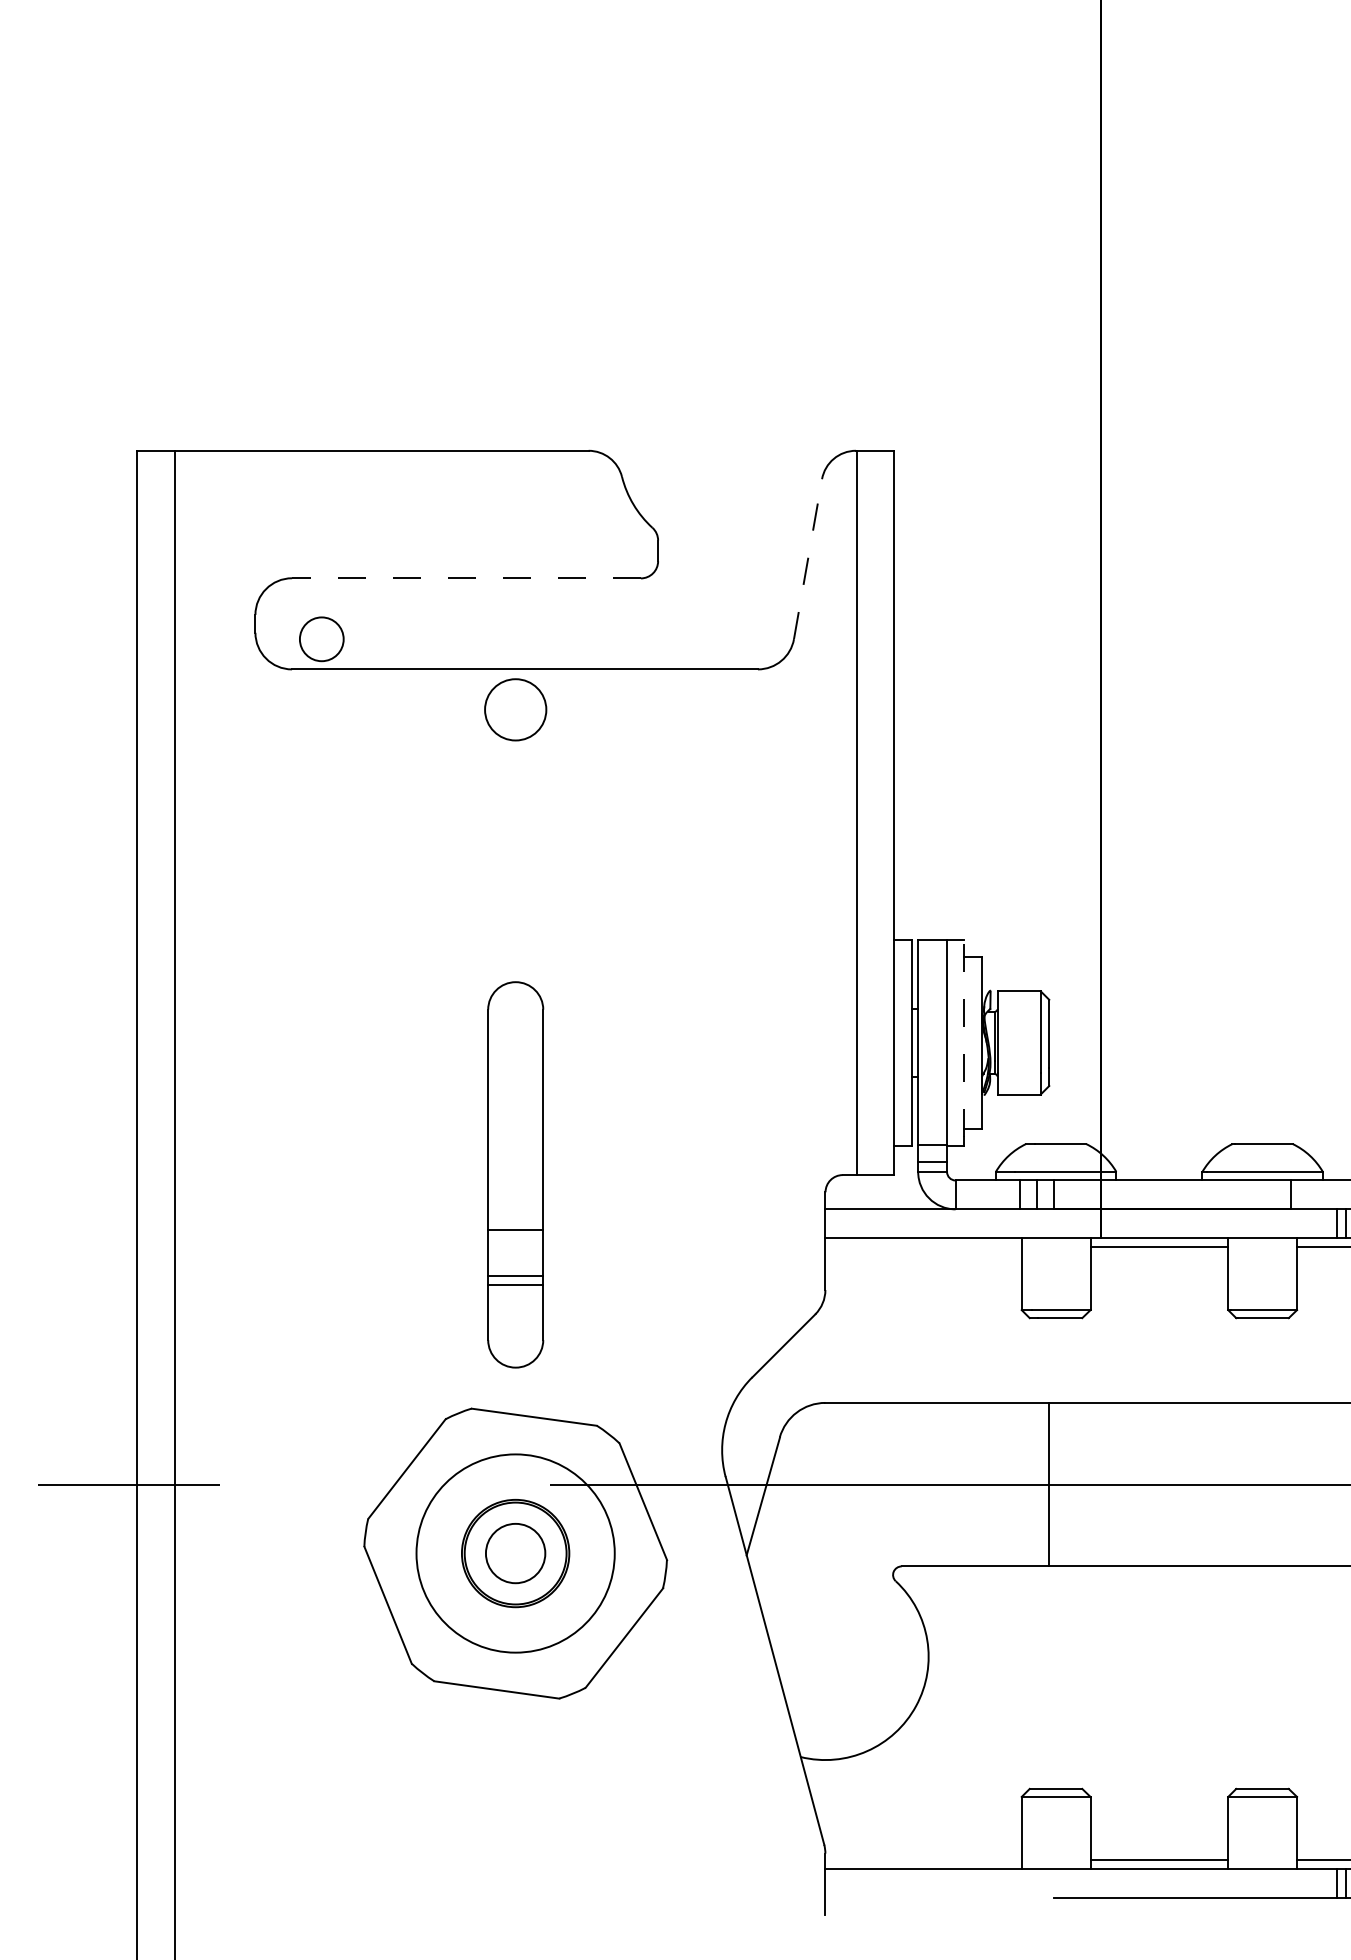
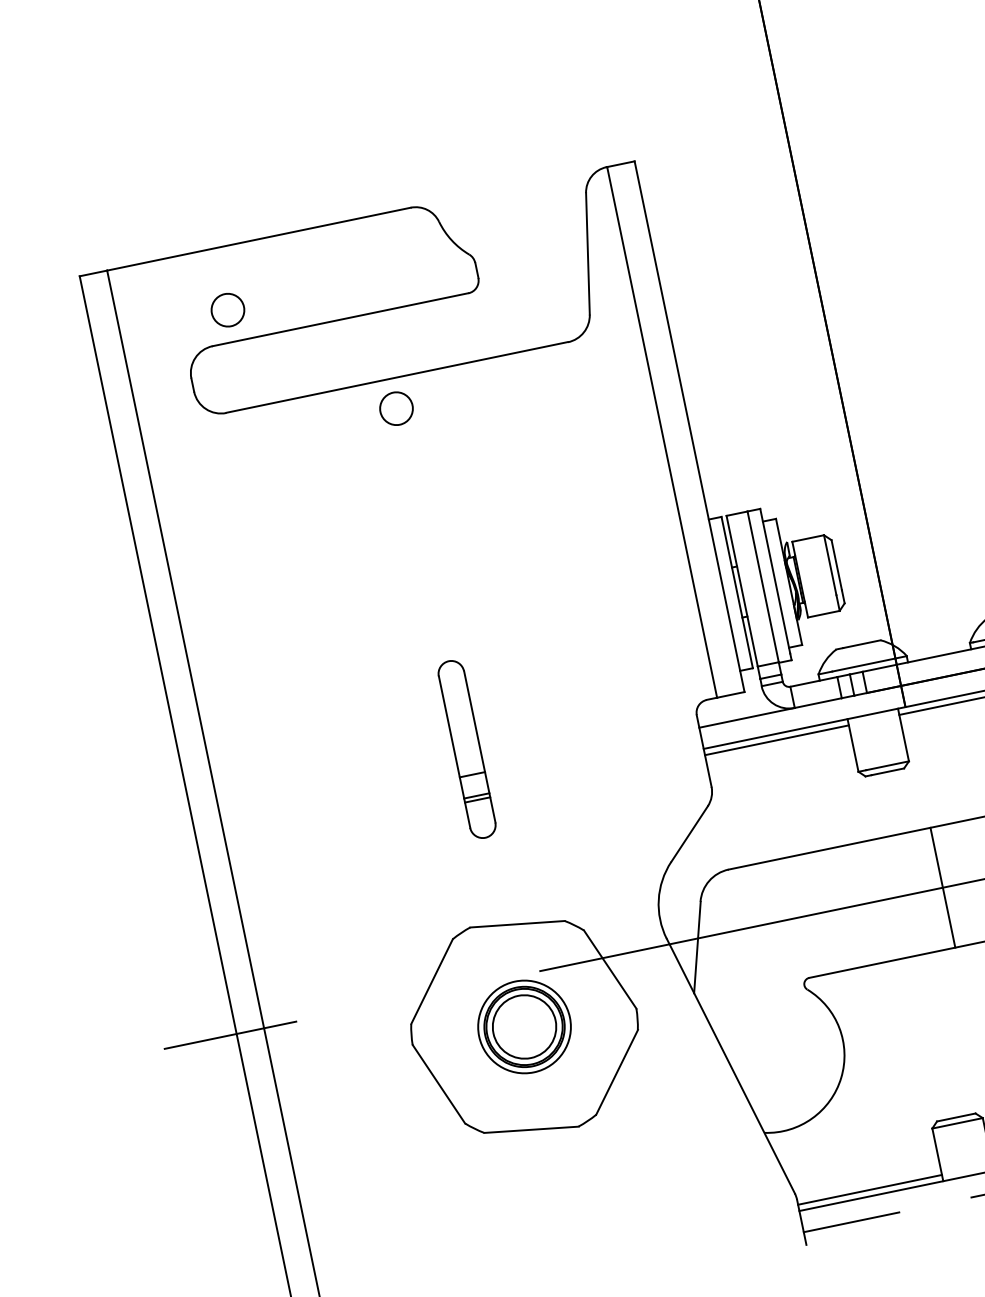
line: (808, 558) -> (588, 253), dashed -> solid
line: (466, 578) -> (340, 319), dashed -> solid
circle: (321, 639) -> (227, 310), moved
circle: (515, 709) -> (396, 408), size x0.71
line: (964, 1038) -> (775, 581), dashed -> solid
part: (515, 1174) -> (466, 749), size x0.62
line: (923, 1246) -> (776, 740), added
line: (1048, 1484) -> (942, 887), moved
circle: (515, 1553) -> (524, 1026), size x0.62
circle: (515, 1553) -> (524, 1026), size x1.43
line: (923, 1860) -> (870, 1190), added
line: (890, 1897) -> (851, 1222), added

